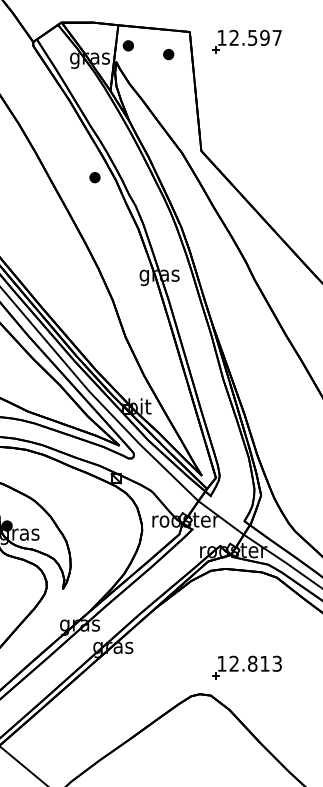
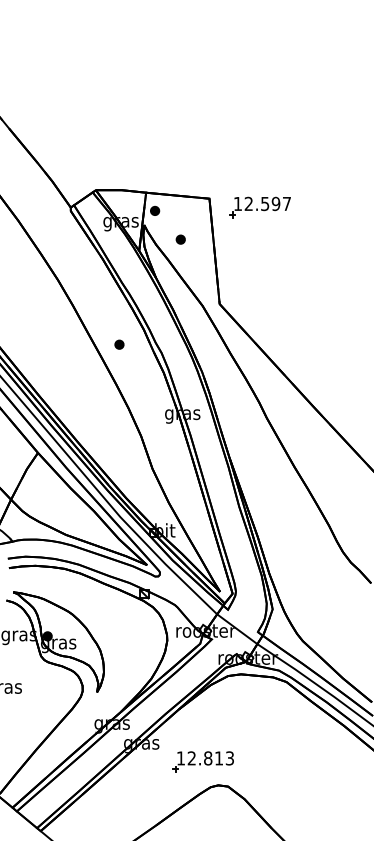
part: (168, 54) -> (180, 239), moved
part: (95, 177) -> (119, 344), moved
part: (246, 667) -> (202, 761), moved

